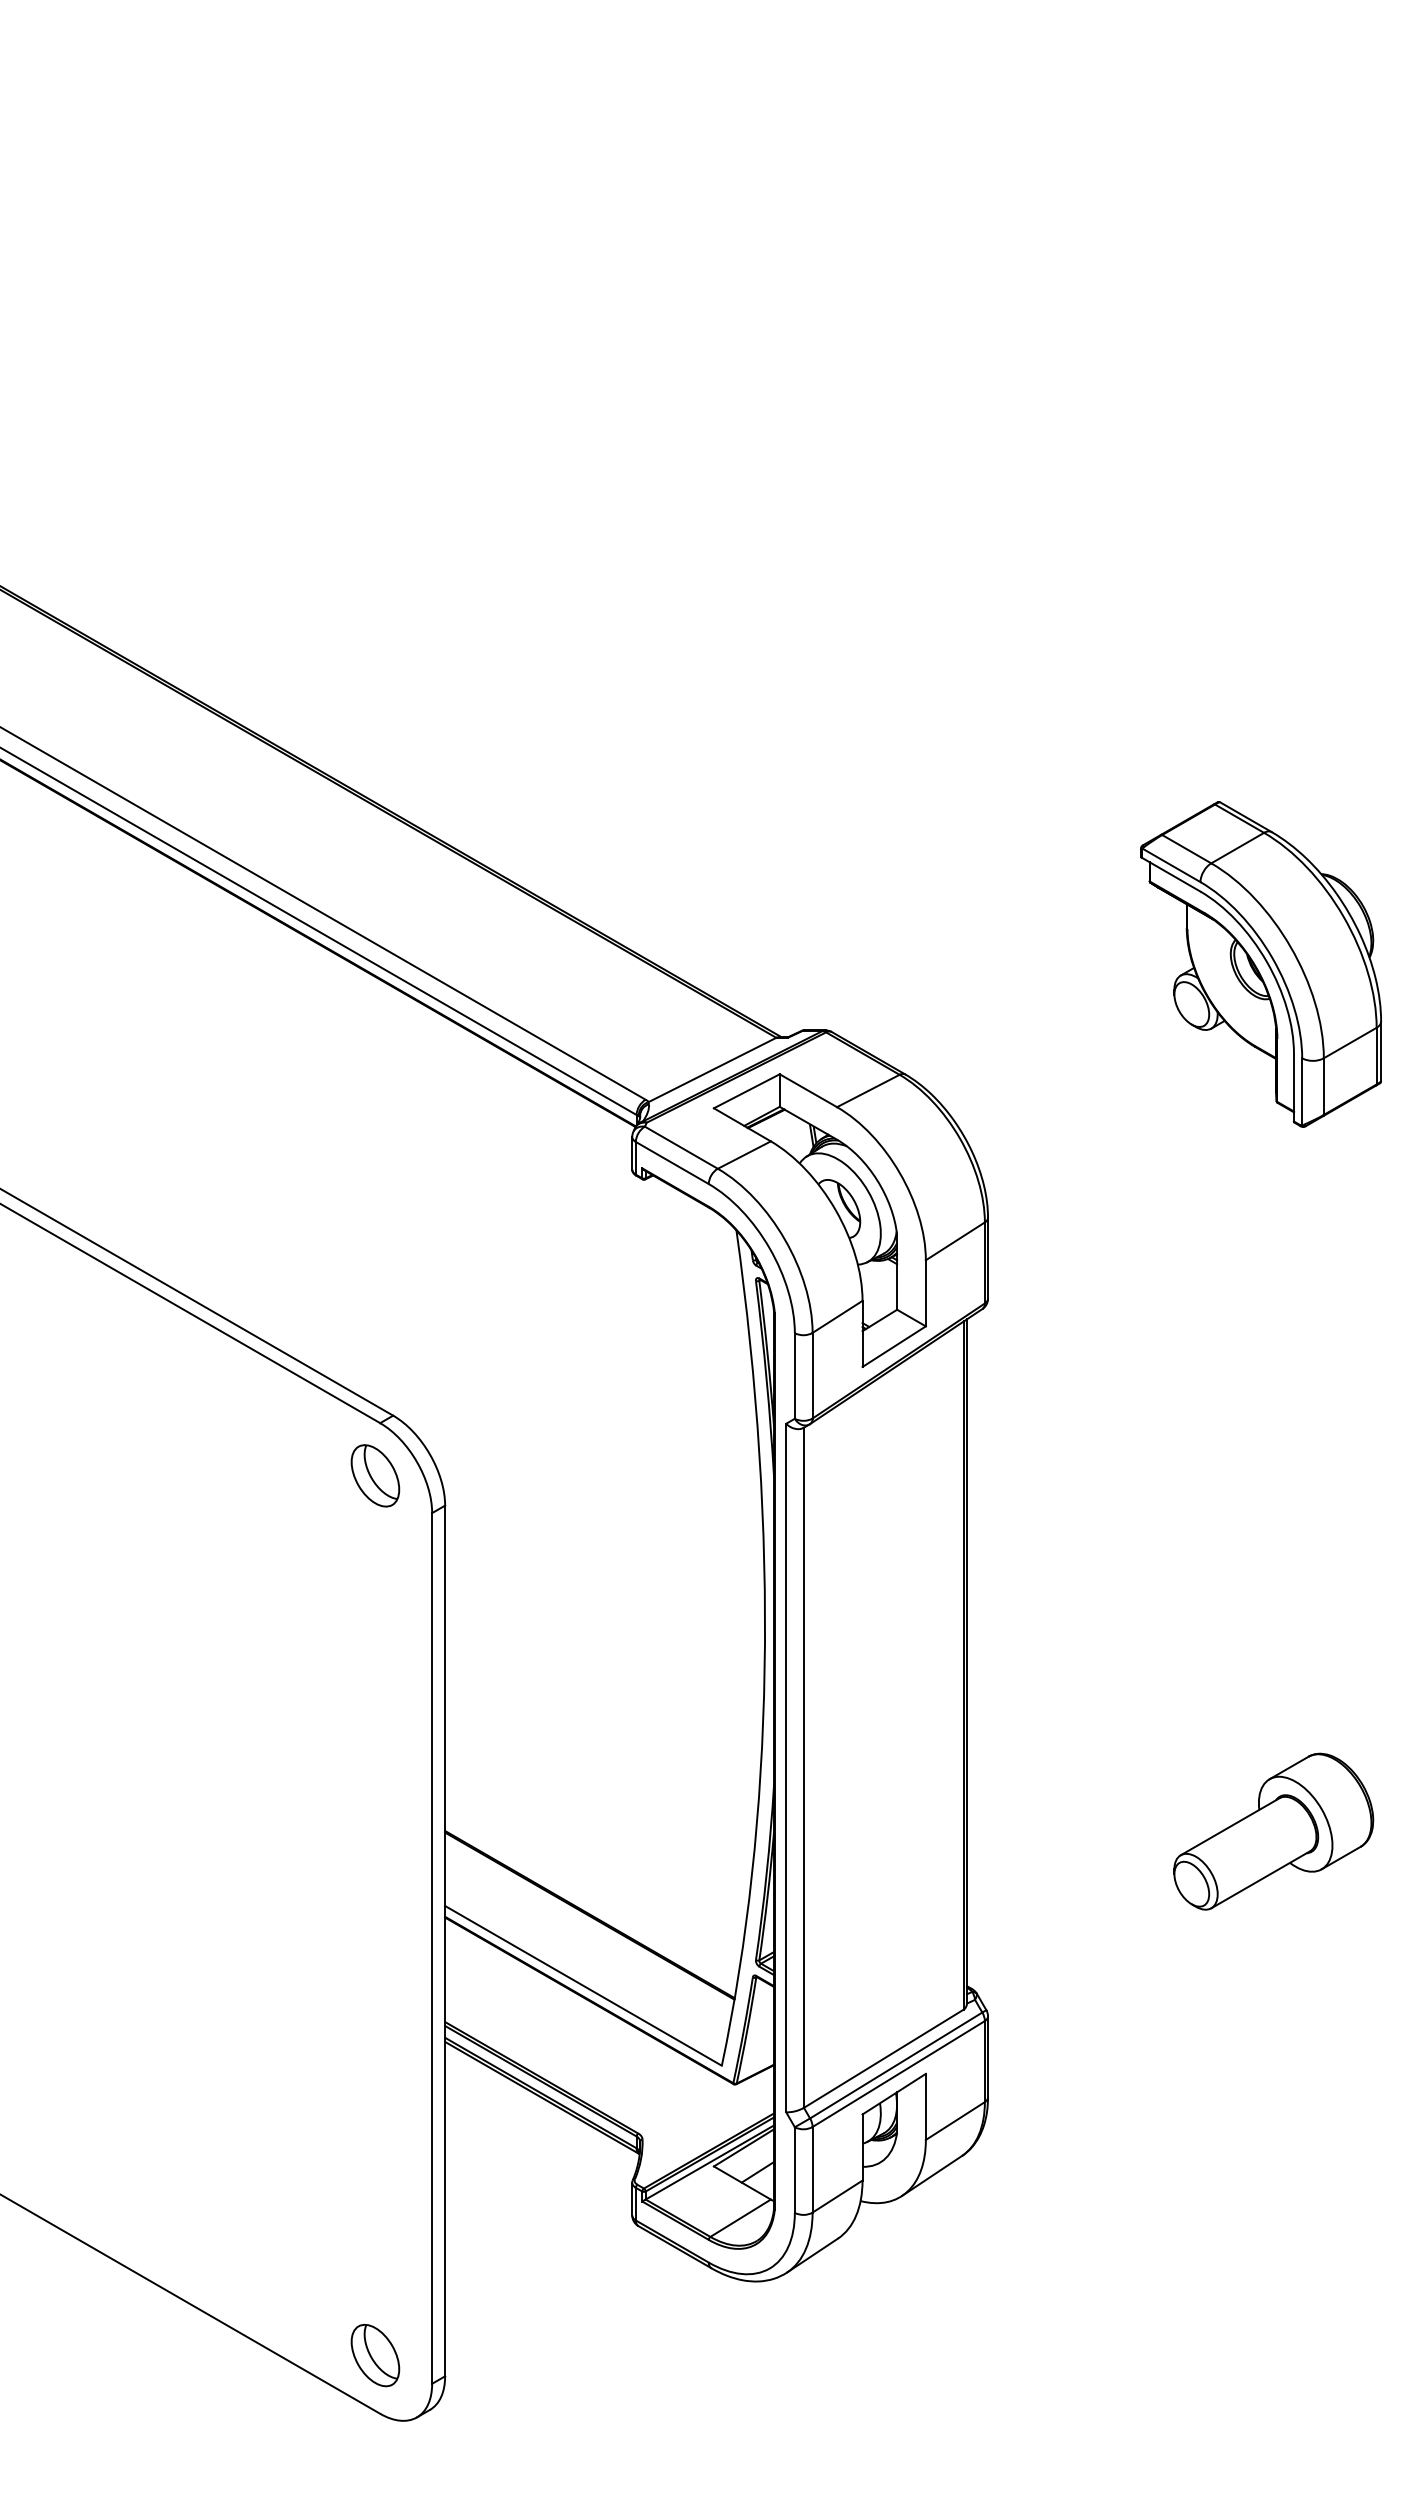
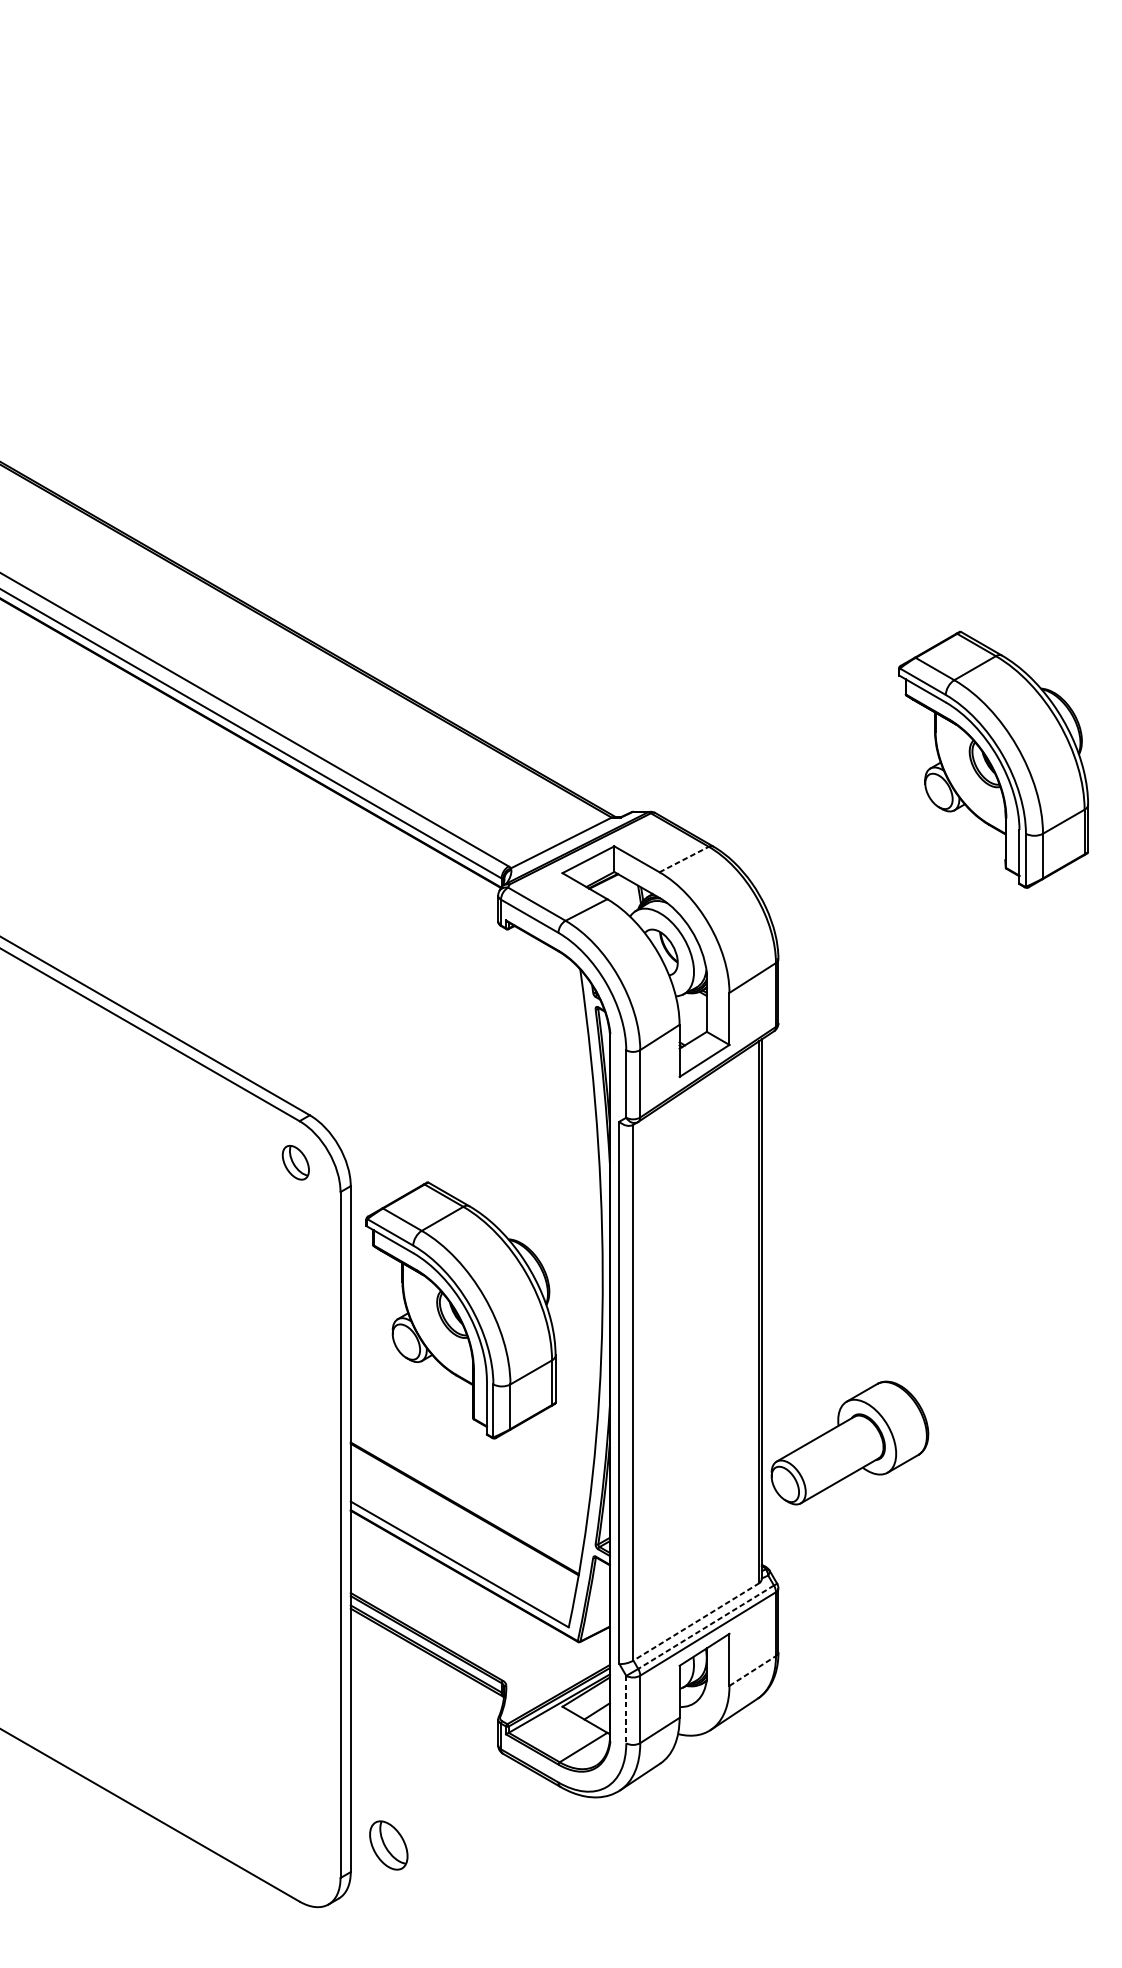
line: (868, 1090) -> (684, 859), solid -> dashed
part: (375, 1475) -> (295, 1162), size x0.7
part: (584, 1663) -> (460, 1310), added
part: (1273, 1831) -> (849, 1442), moved
line: (883, 2058) -> (696, 1621), solid -> dashed
line: (895, 2065) -> (705, 1627), solid -> dashed
line: (955, 2120) -> (752, 1670), solid -> dashed
line: (794, 2170) -> (625, 1709), solid -> dashed
part: (375, 2355) -> (388, 1845), moved

